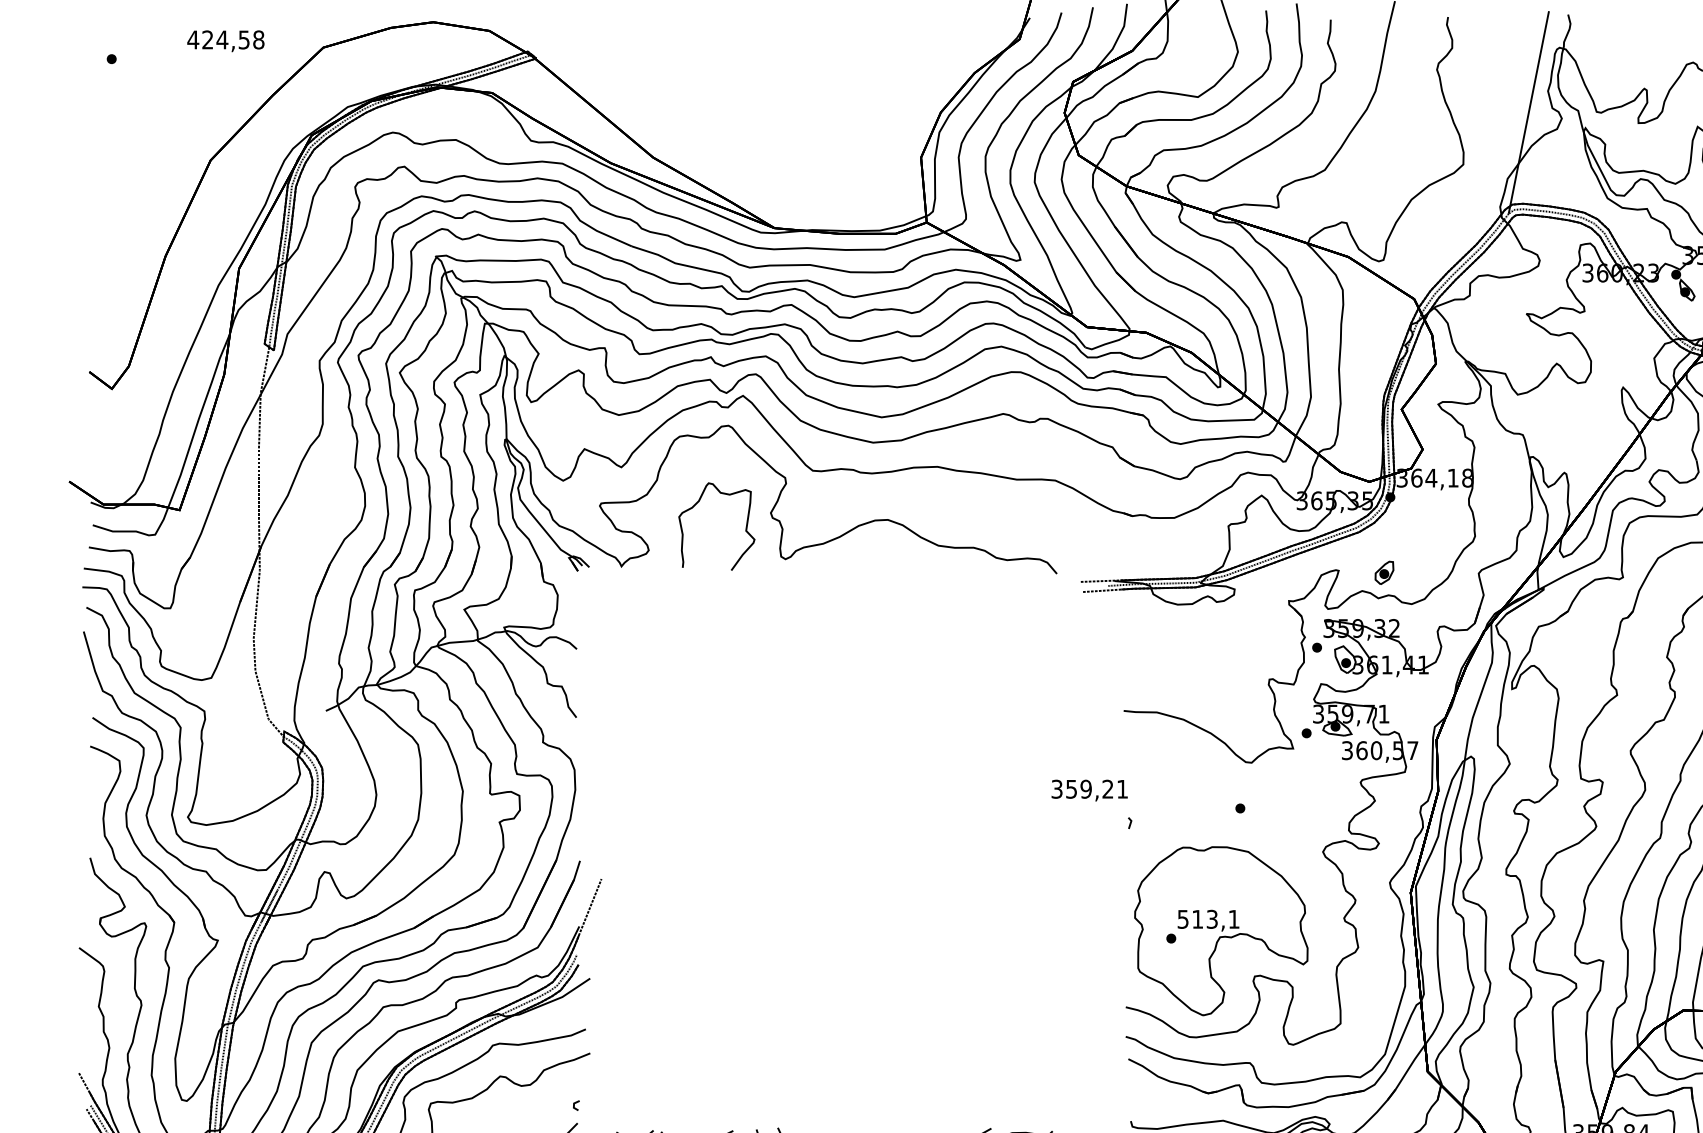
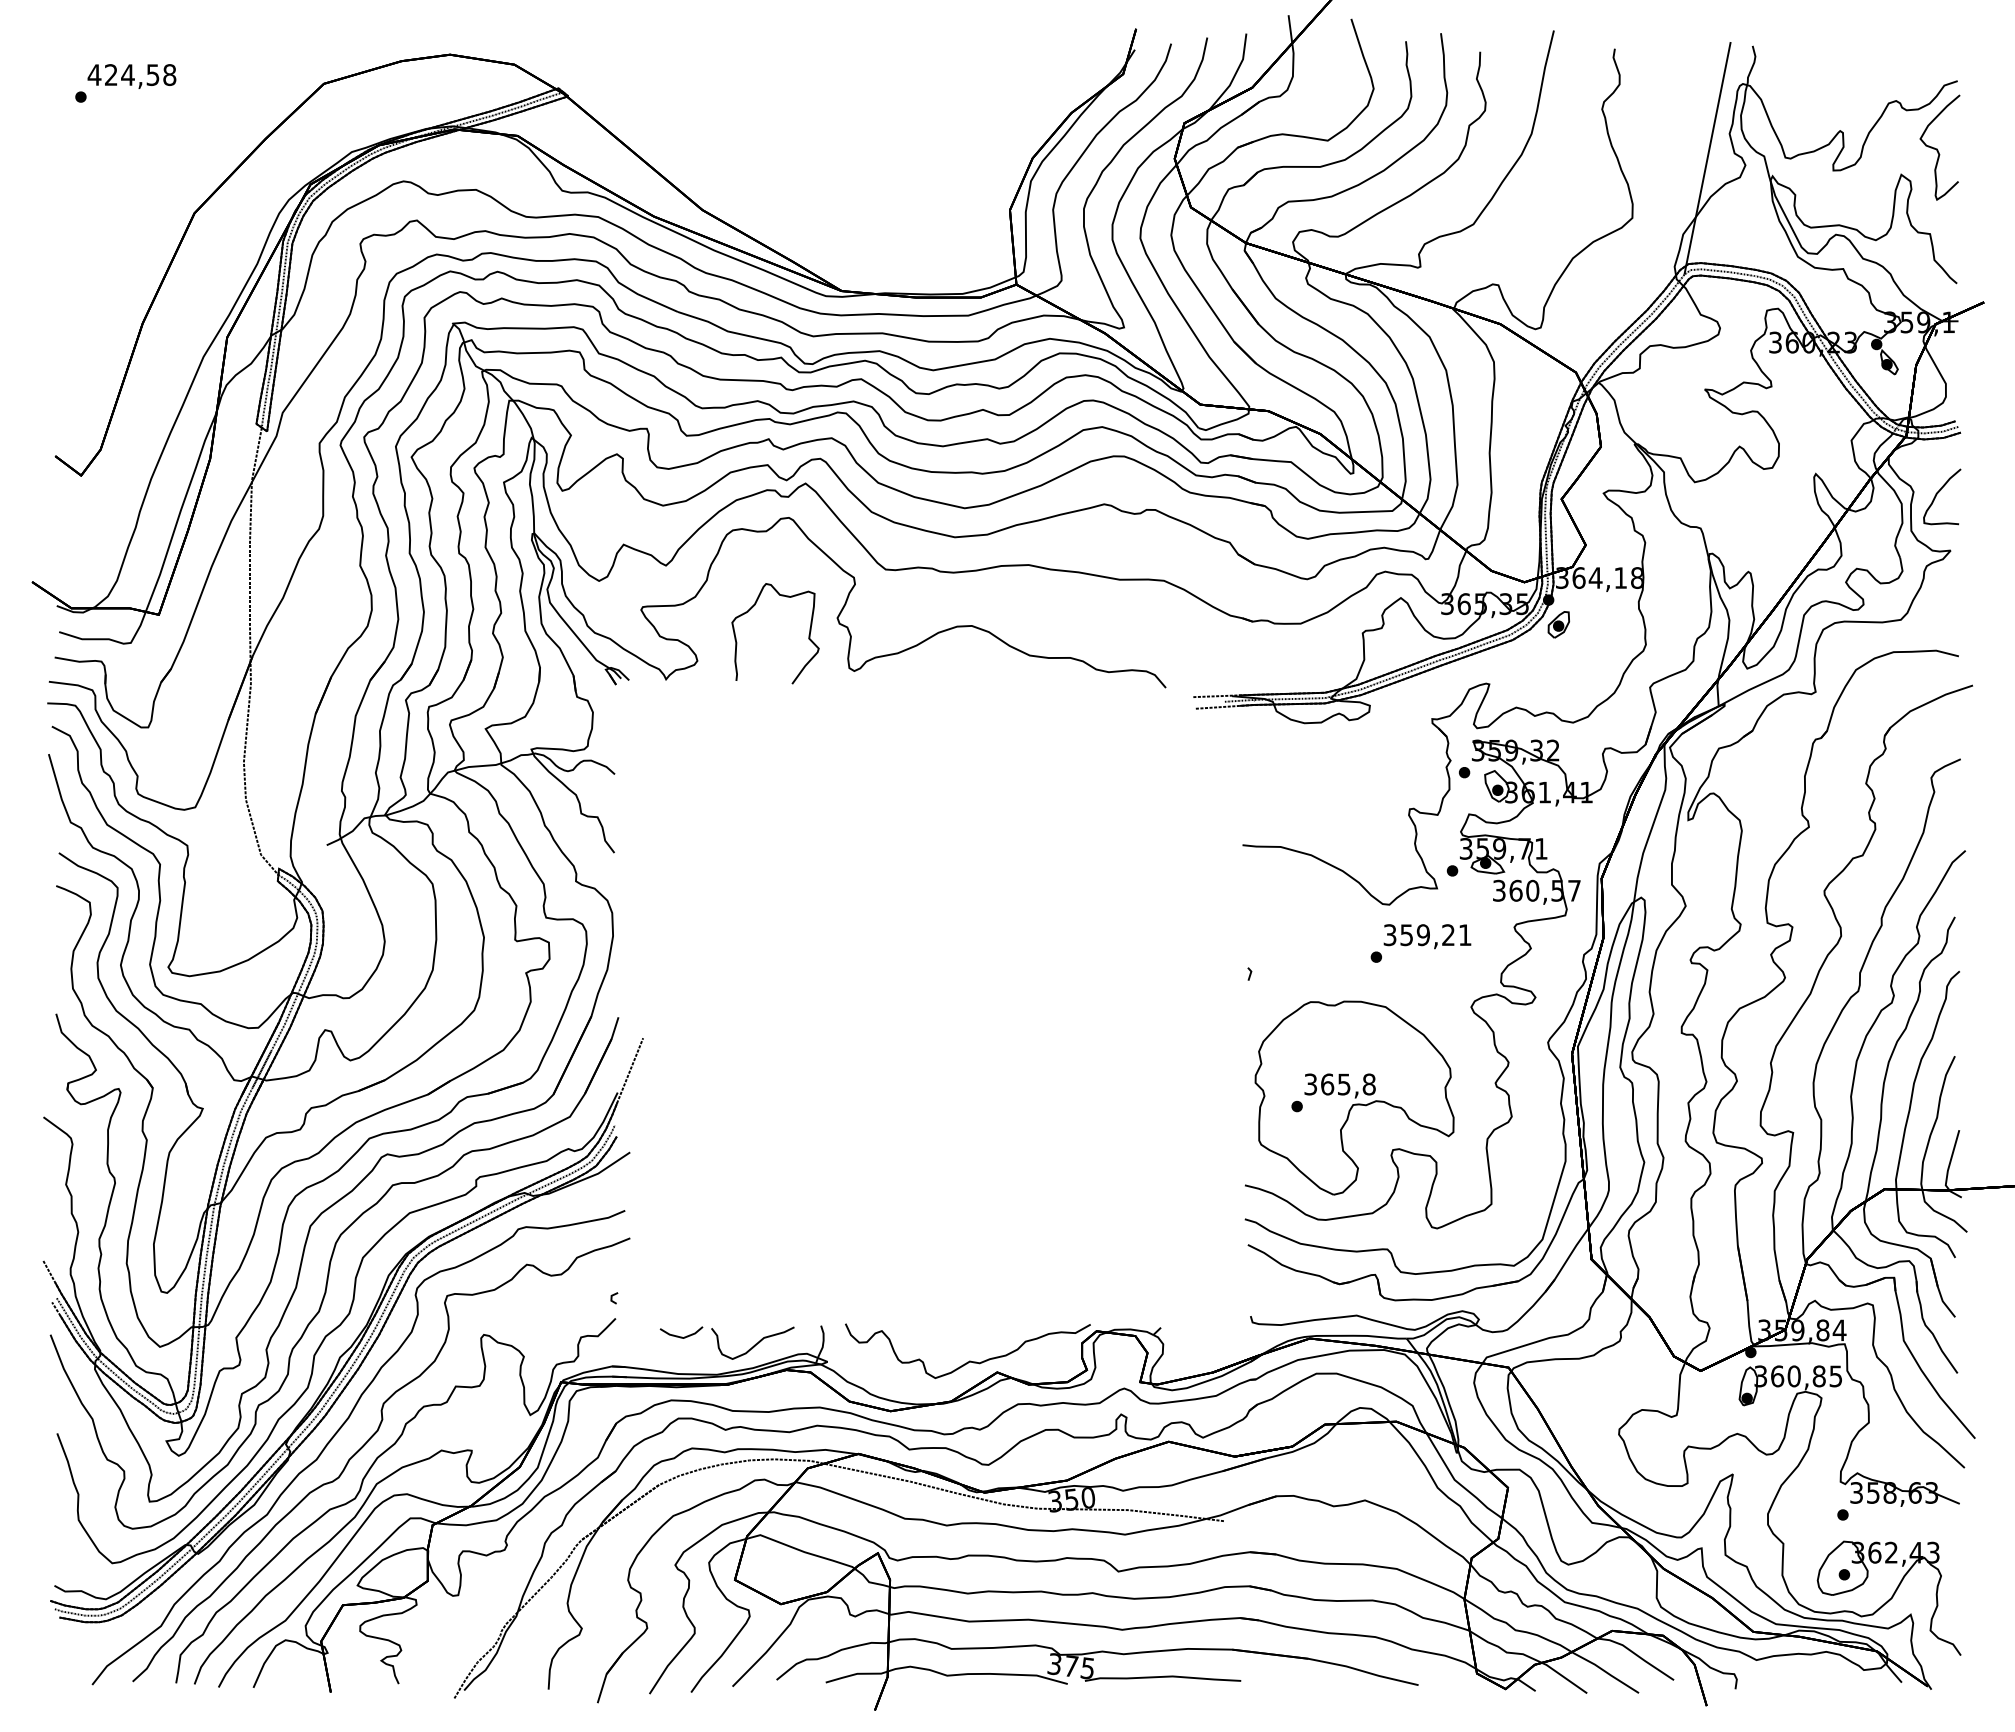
text: (225, 41) -> (131, 76), moved
part: (1384, 572) -> (1558, 624), moved
text: (1089, 790) -> (1427, 936), moved
text: (1209, 919) -> (1340, 1084), 513,1 -> 365,8

